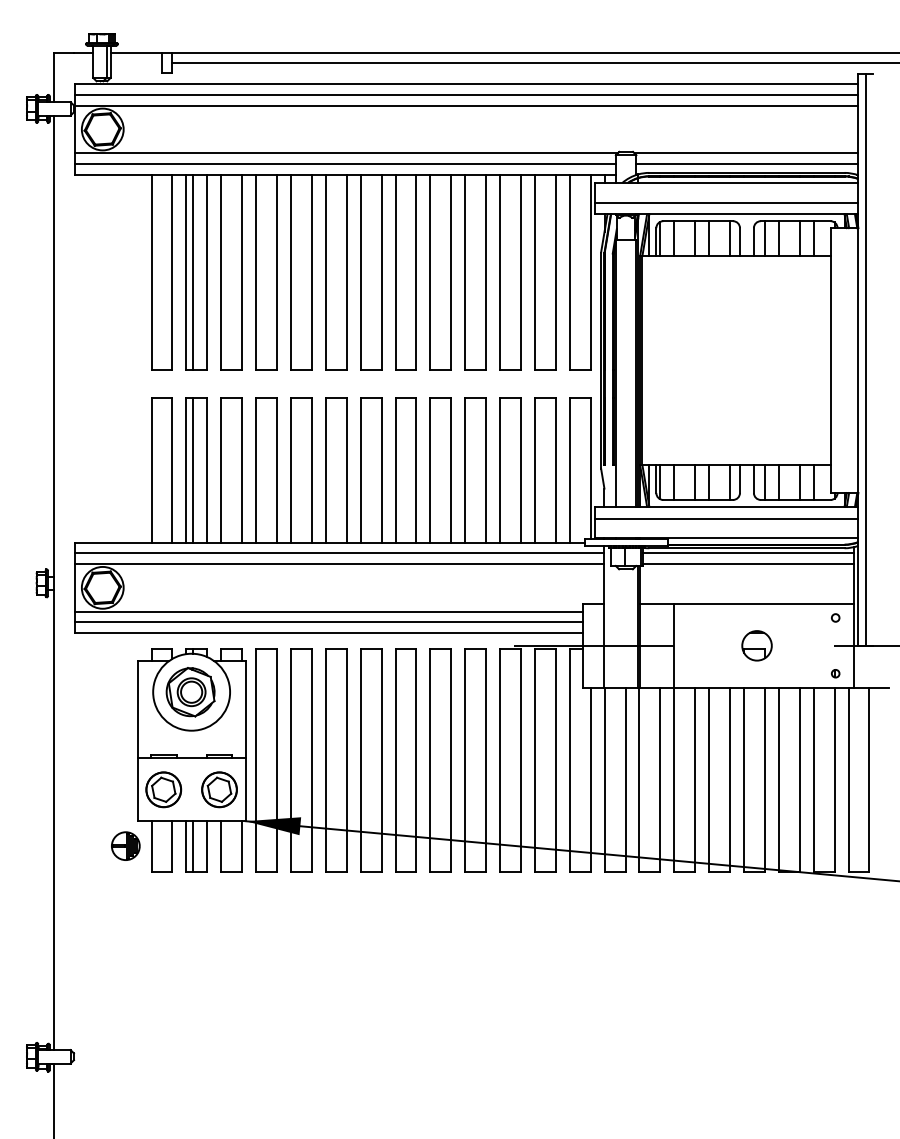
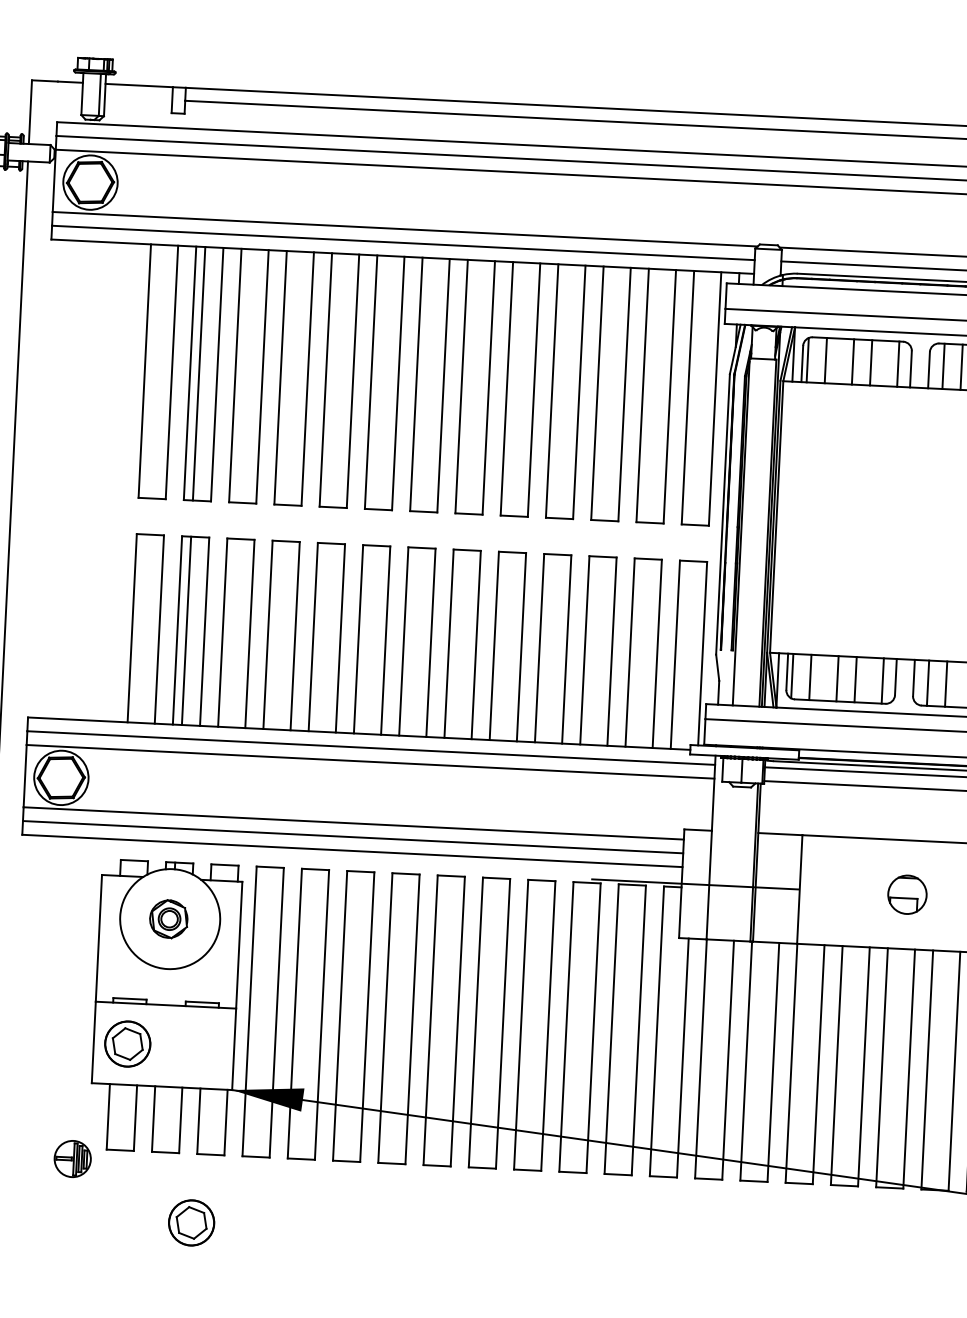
part: (190, 692) -> (168, 919), size x0.6
part: (219, 789) -> (191, 1222), moved
part: (125, 845) -> (72, 1158), moved
line: (193, 846) -> (162, 1119), removed

